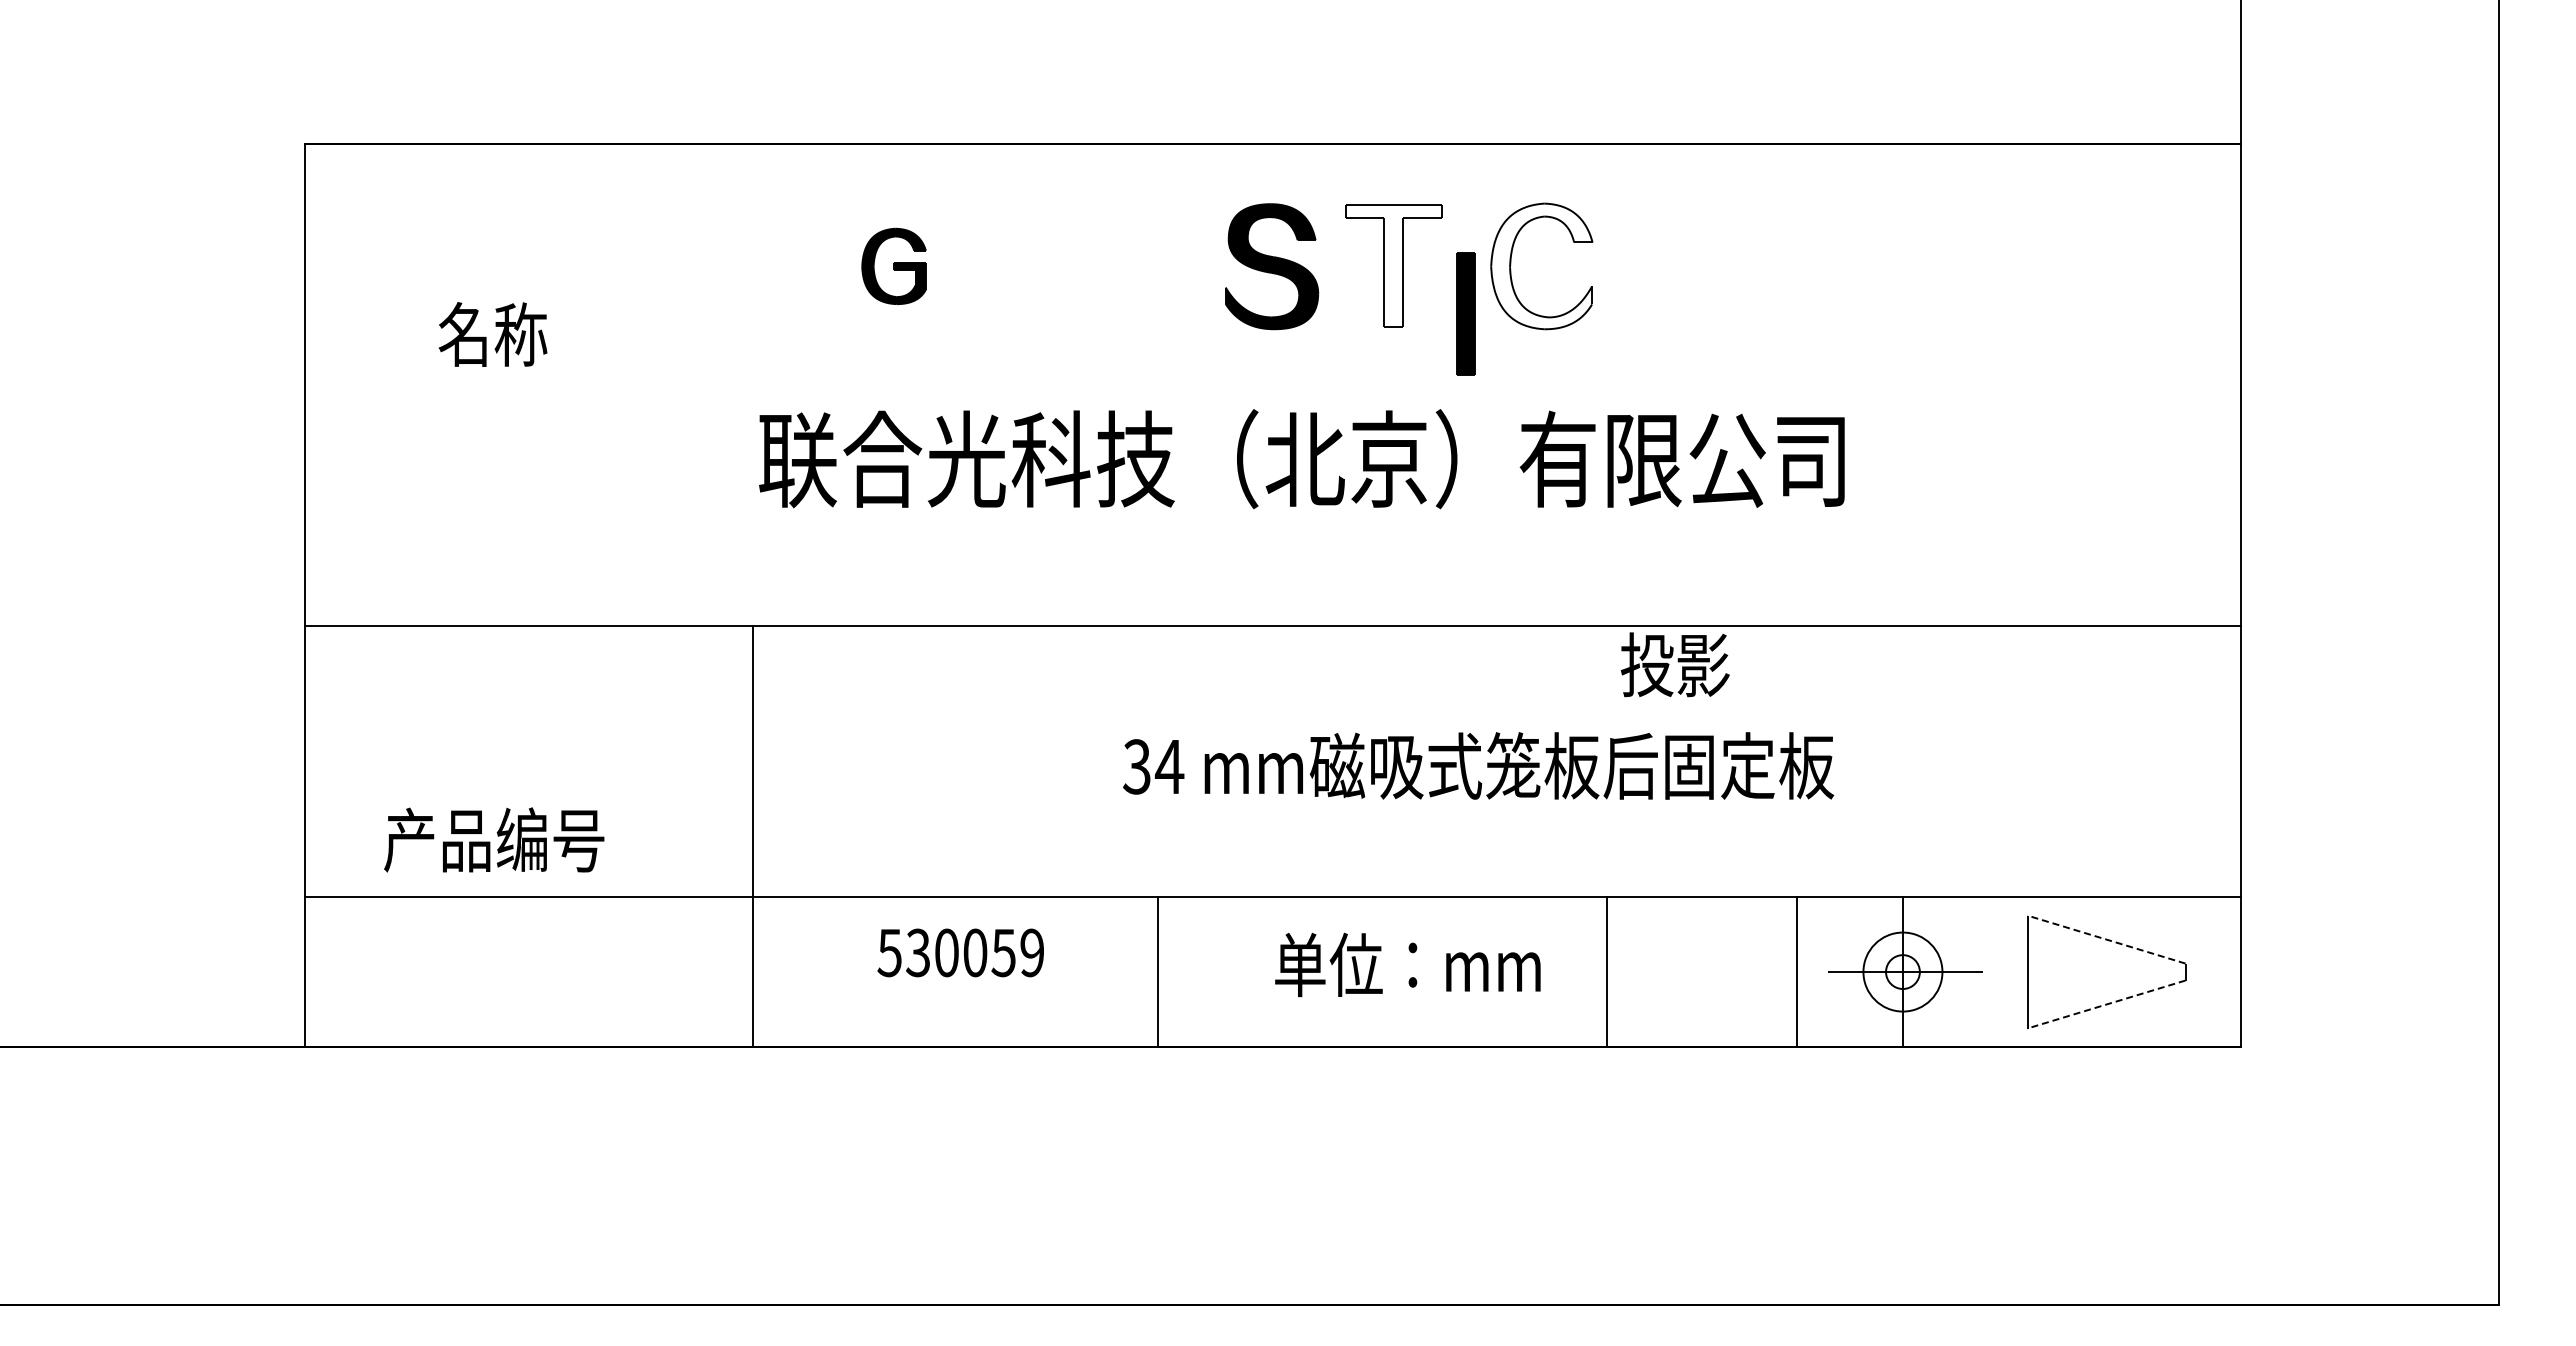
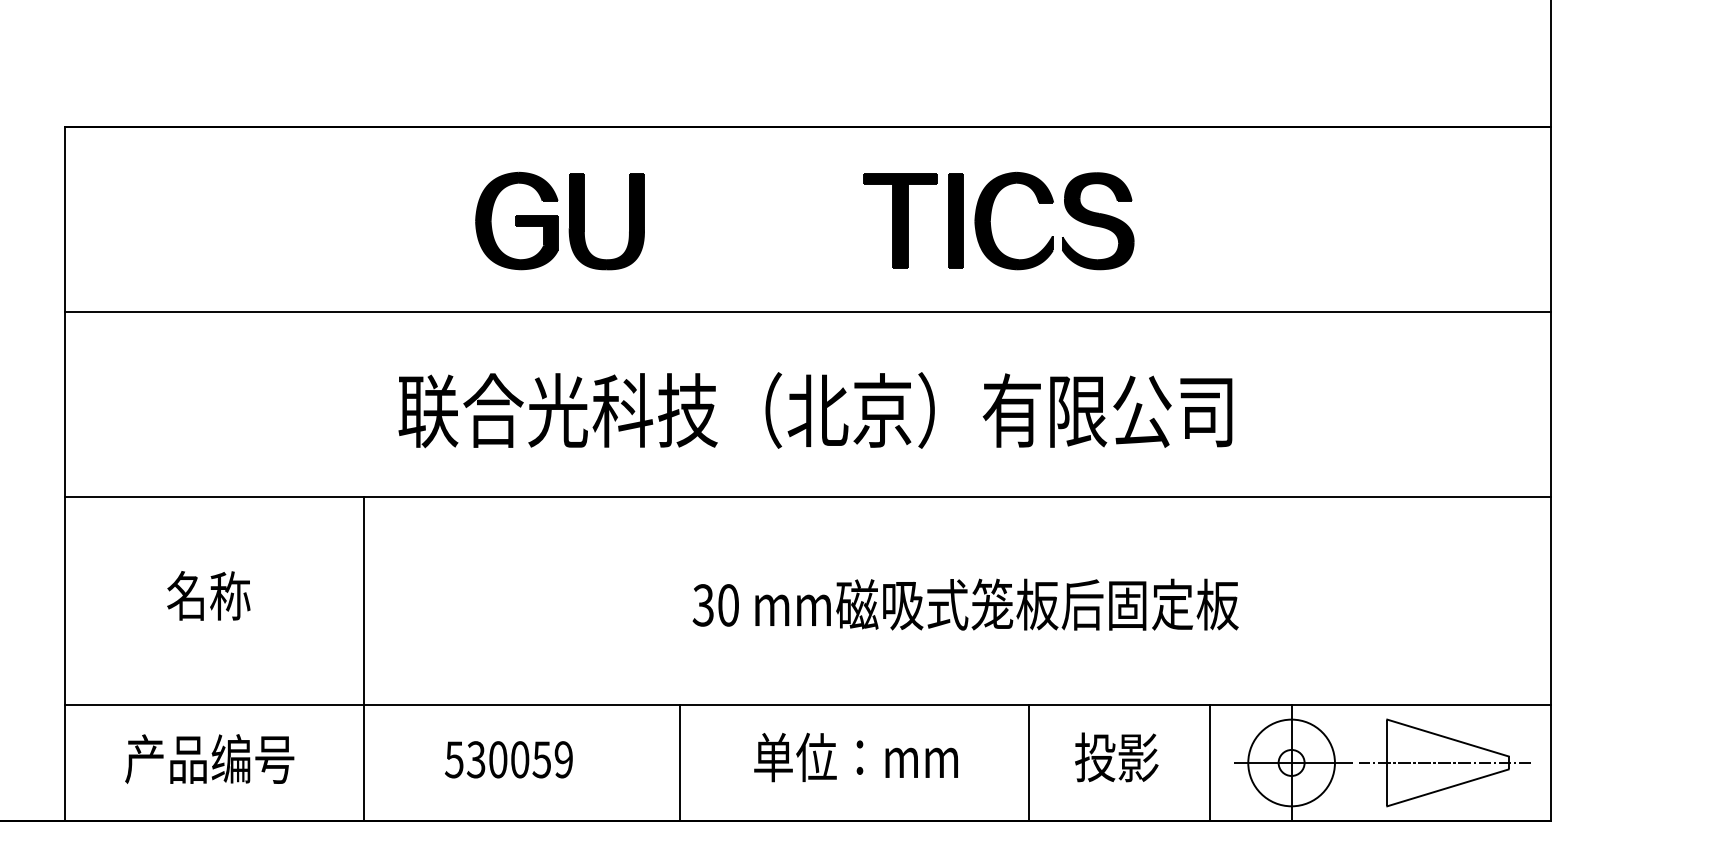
fill: (1393, 265) -> (900, 220), added
part: (893, 266) -> (516, 221), size x1.67
part: (1272, 266) -> (1098, 221), moved
fill: (1541, 266) -> (1014, 221), added
part: (1040, 267) -> (629, 221), added
part: (1465, 313) -> (955, 220), moved
text: (492, 334) -> (208, 595), moved
line: (1272, 385) -> (807, 312), added
text: (1301, 459) -> (815, 410), moved
text: (1674, 664) -> (1116, 757), moved
text: (1169, 766) -> (728, 605), 34 -> 30
line: (752, 836) -> (363, 658), moved
text: (494, 839) -> (209, 758), moved
line: (2106, 939) -> (1447, 737), dashed -> solid
text: (960, 952) -> (508, 759), moved
text: (1407, 964) -> (855, 757), moved
line: (1157, 971) -> (679, 762), moved
line: (1606, 971) -> (1029, 762), moved
circle: (1902, 971) -> (1291, 762), size x1.43
line: (2102, 972) -> (1444, 763), added
line: (2106, 1004) -> (1447, 787), dashed -> solid

